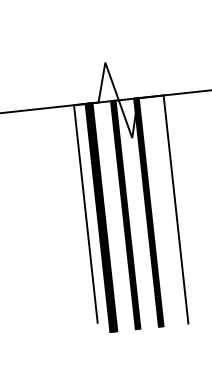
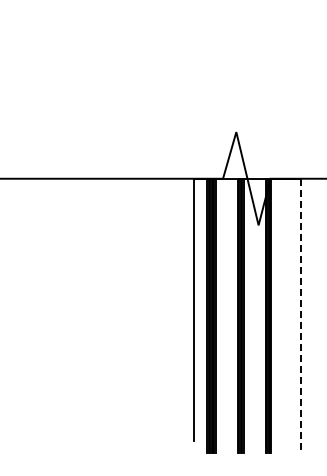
line: (176, 209) -> (301, 316), solid -> dashed

